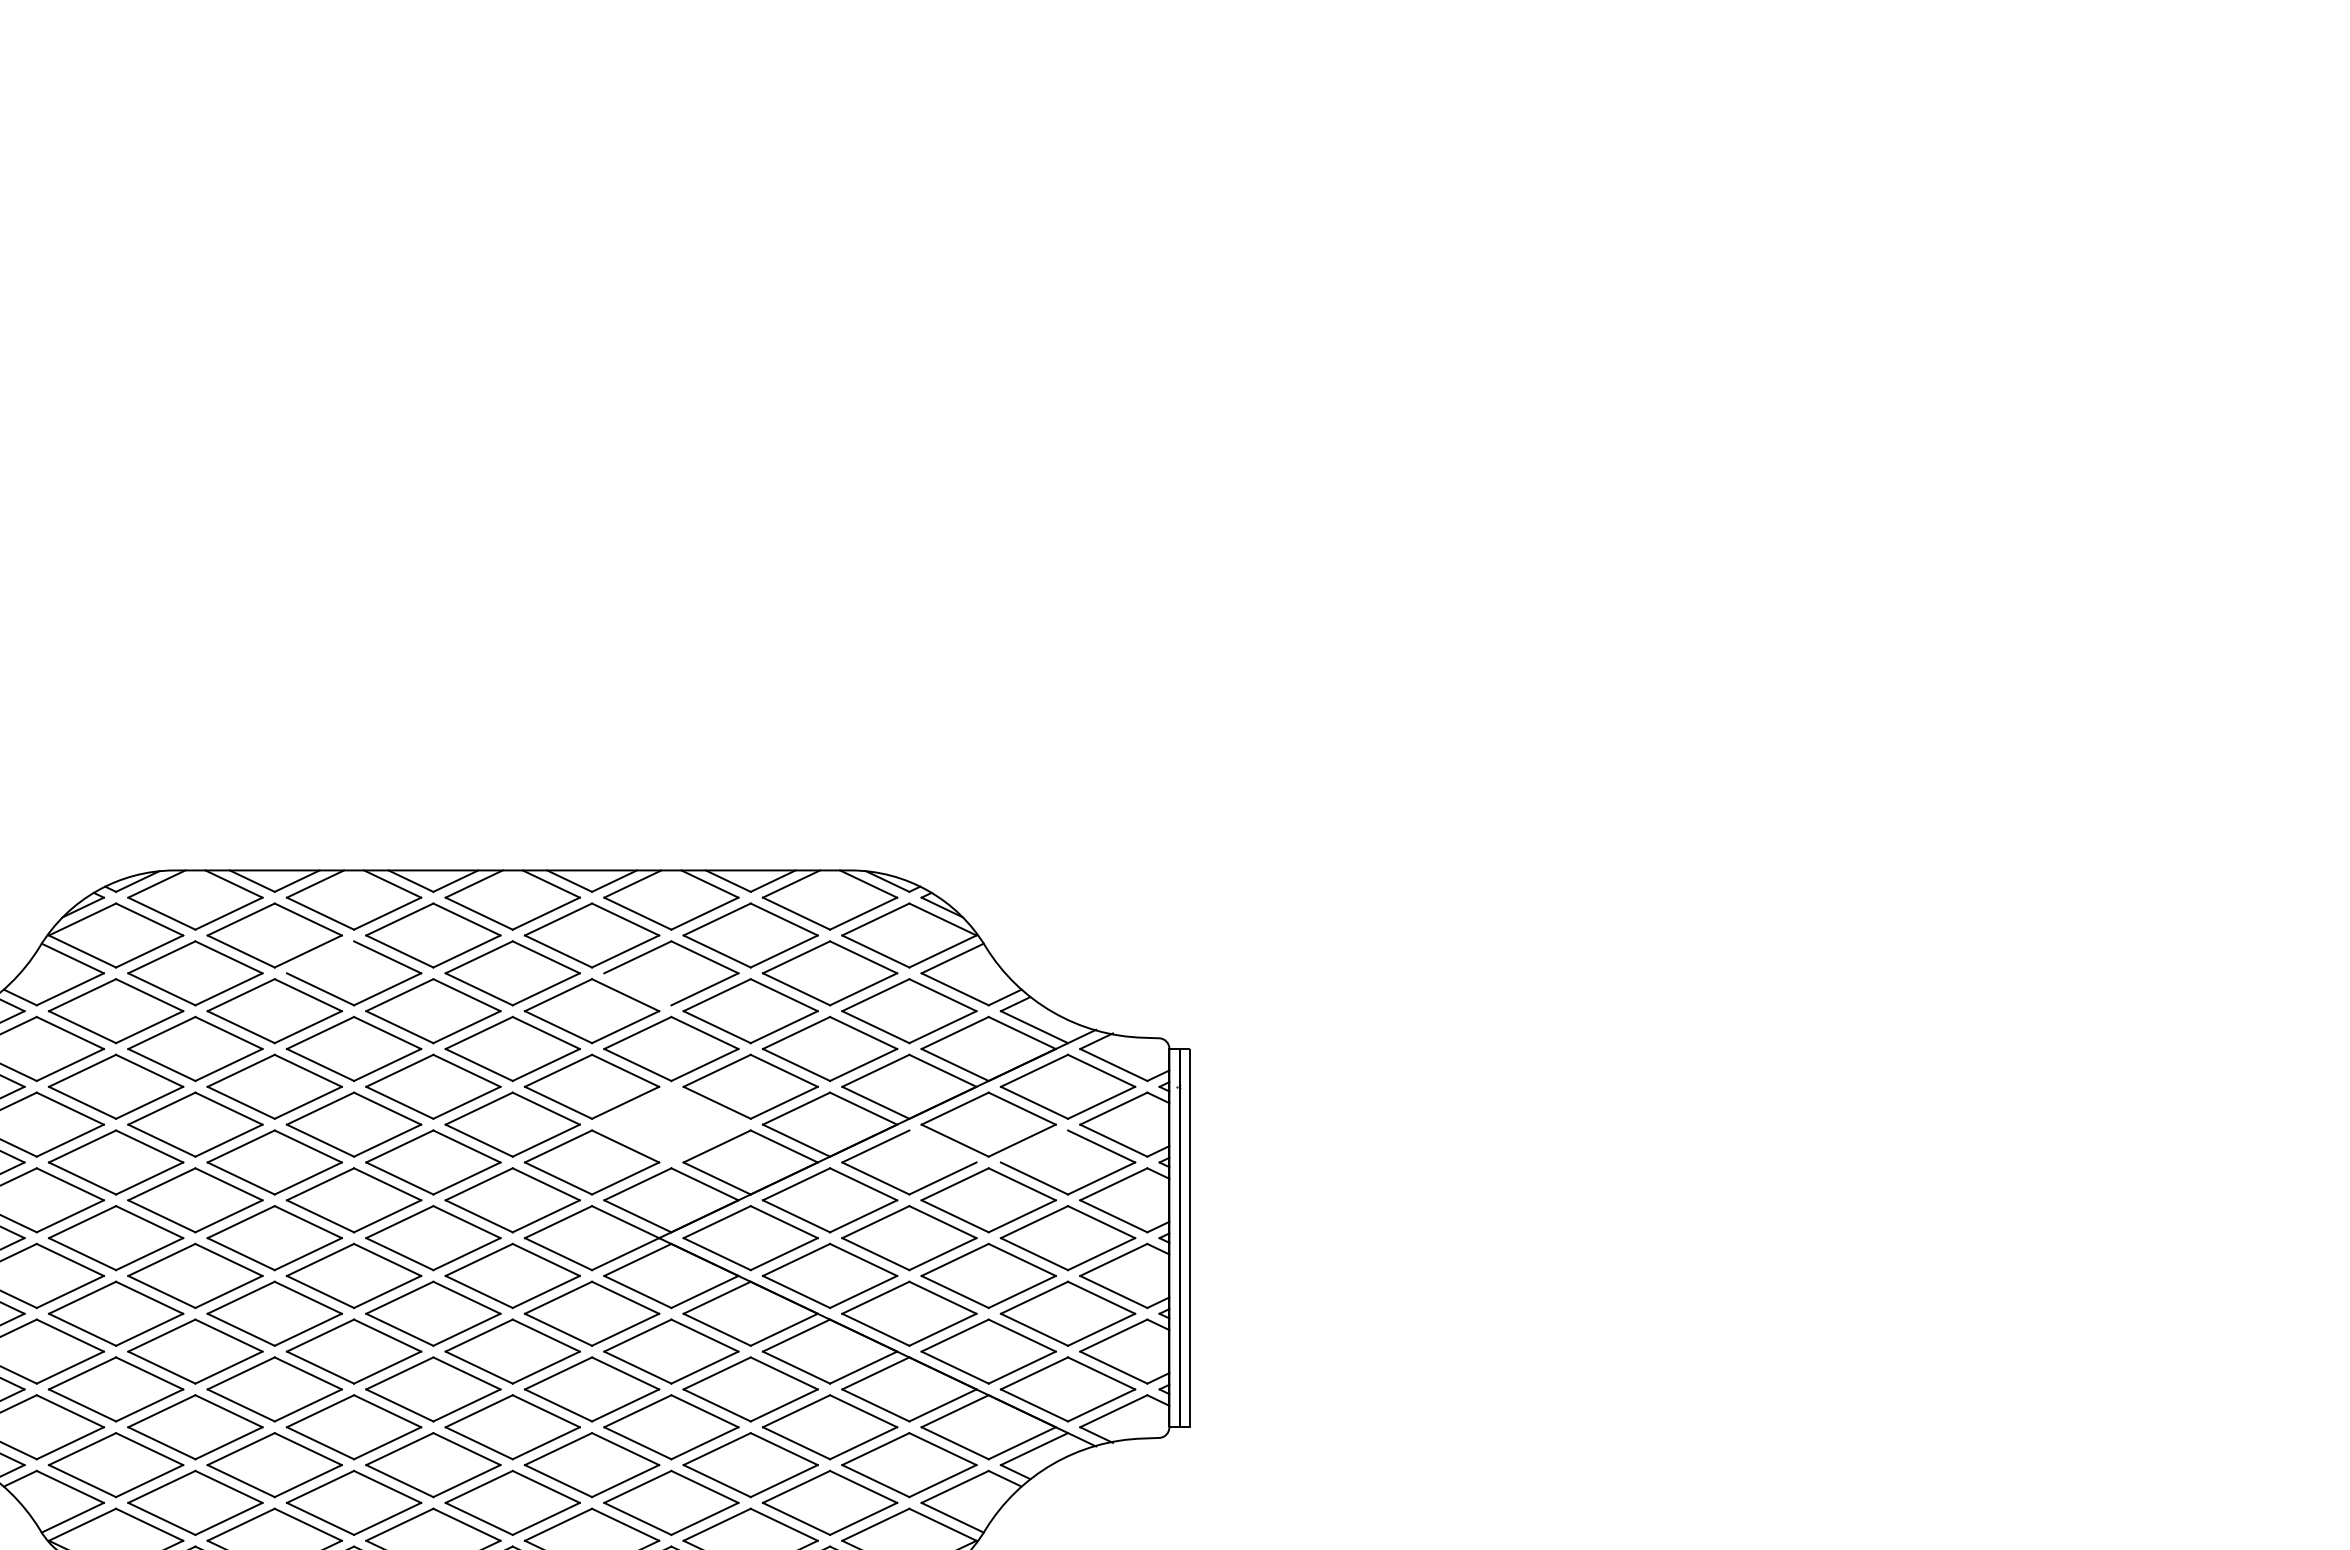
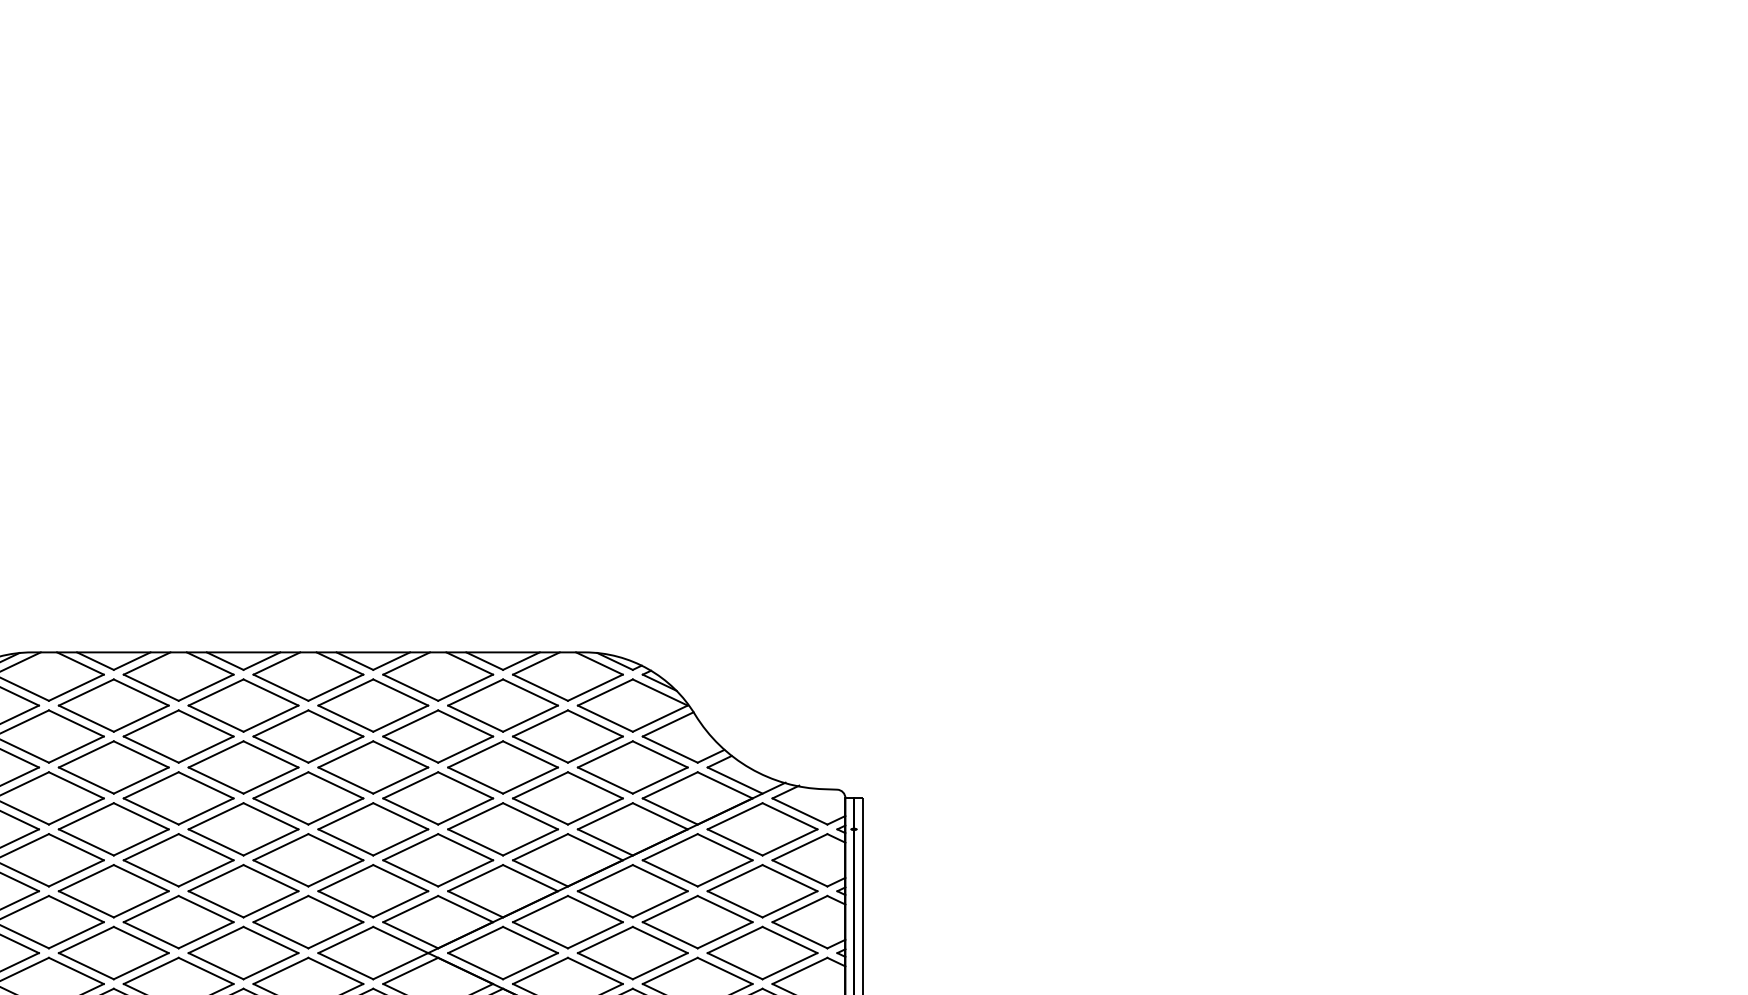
line: (320, 957) -> (151, 723), added
line: (637, 989) -> (410, 749), added
part: (671, 1124) -> (438, 860), added
line: (942, 1146) -> (659, 878), added
line: (1034, 1146) -> (735, 878), added

